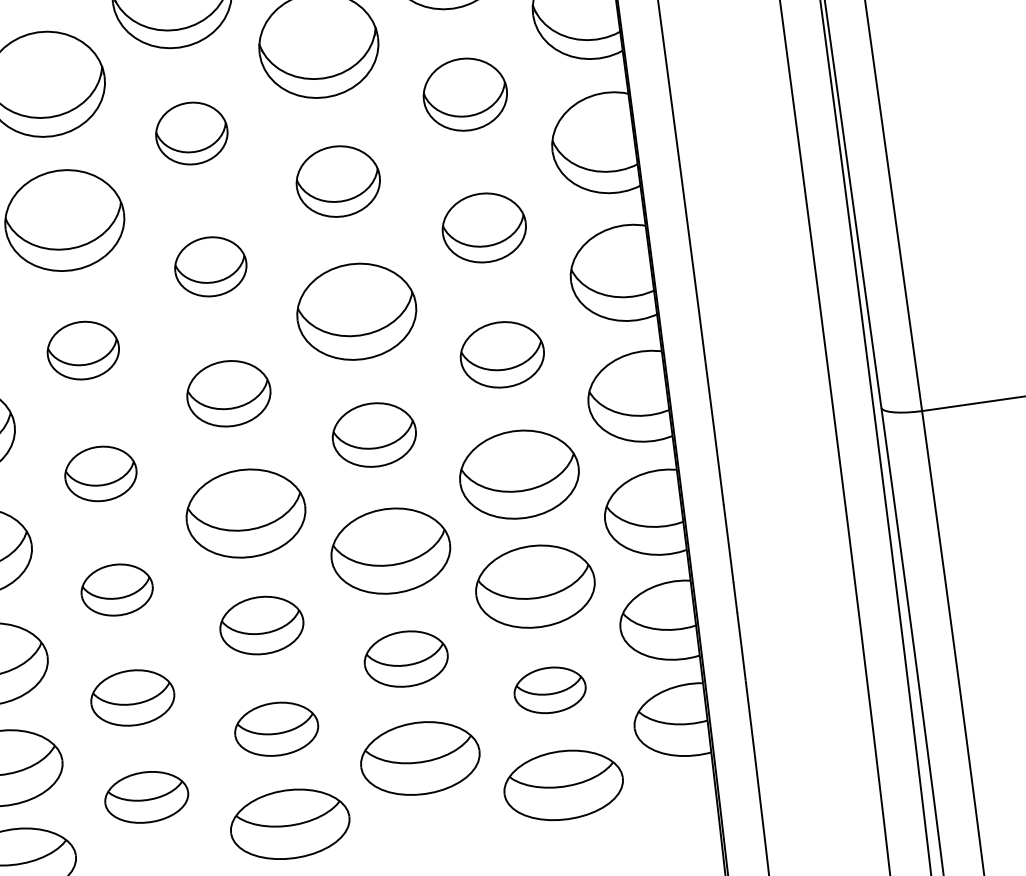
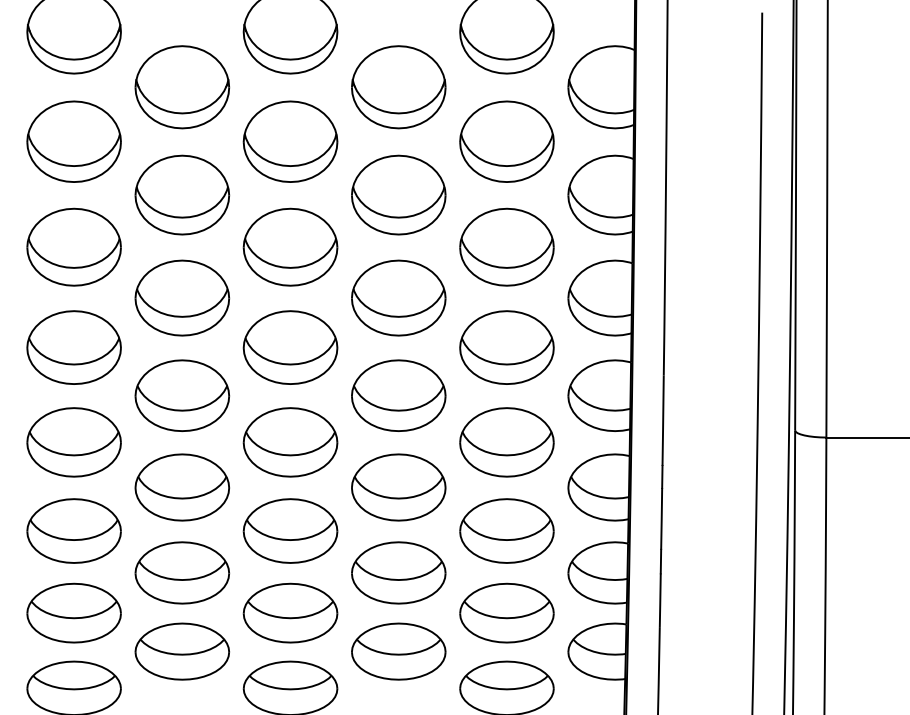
part: (464, 94) -> (506, 141), size x1.43
part: (191, 133) -> (290, 141), size x1.67
part: (337, 180) -> (398, 194), size x1.43
part: (483, 227) -> (506, 246), size x1.43
part: (210, 266) -> (290, 246), size x1.67
part: (83, 349) -> (182, 297), size x1.67
part: (501, 354) -> (506, 347), size x1.43
part: (228, 393) -> (290, 347), size x1.43
part: (373, 434) -> (398, 395), size x1.43
part: (100, 473) -> (182, 395), size x1.67
part: (116, 590) -> (181, 487), size x1.67
part: (261, 624) -> (290, 530), size x1.43
part: (405, 658) -> (398, 572), size x1.43
part: (549, 689) -> (506, 612), size x1.67
part: (132, 697) -> (182, 572), size x1.43
part: (276, 728) -> (290, 612), size x1.43
part: (145, 797) -> (181, 651), size x1.43

